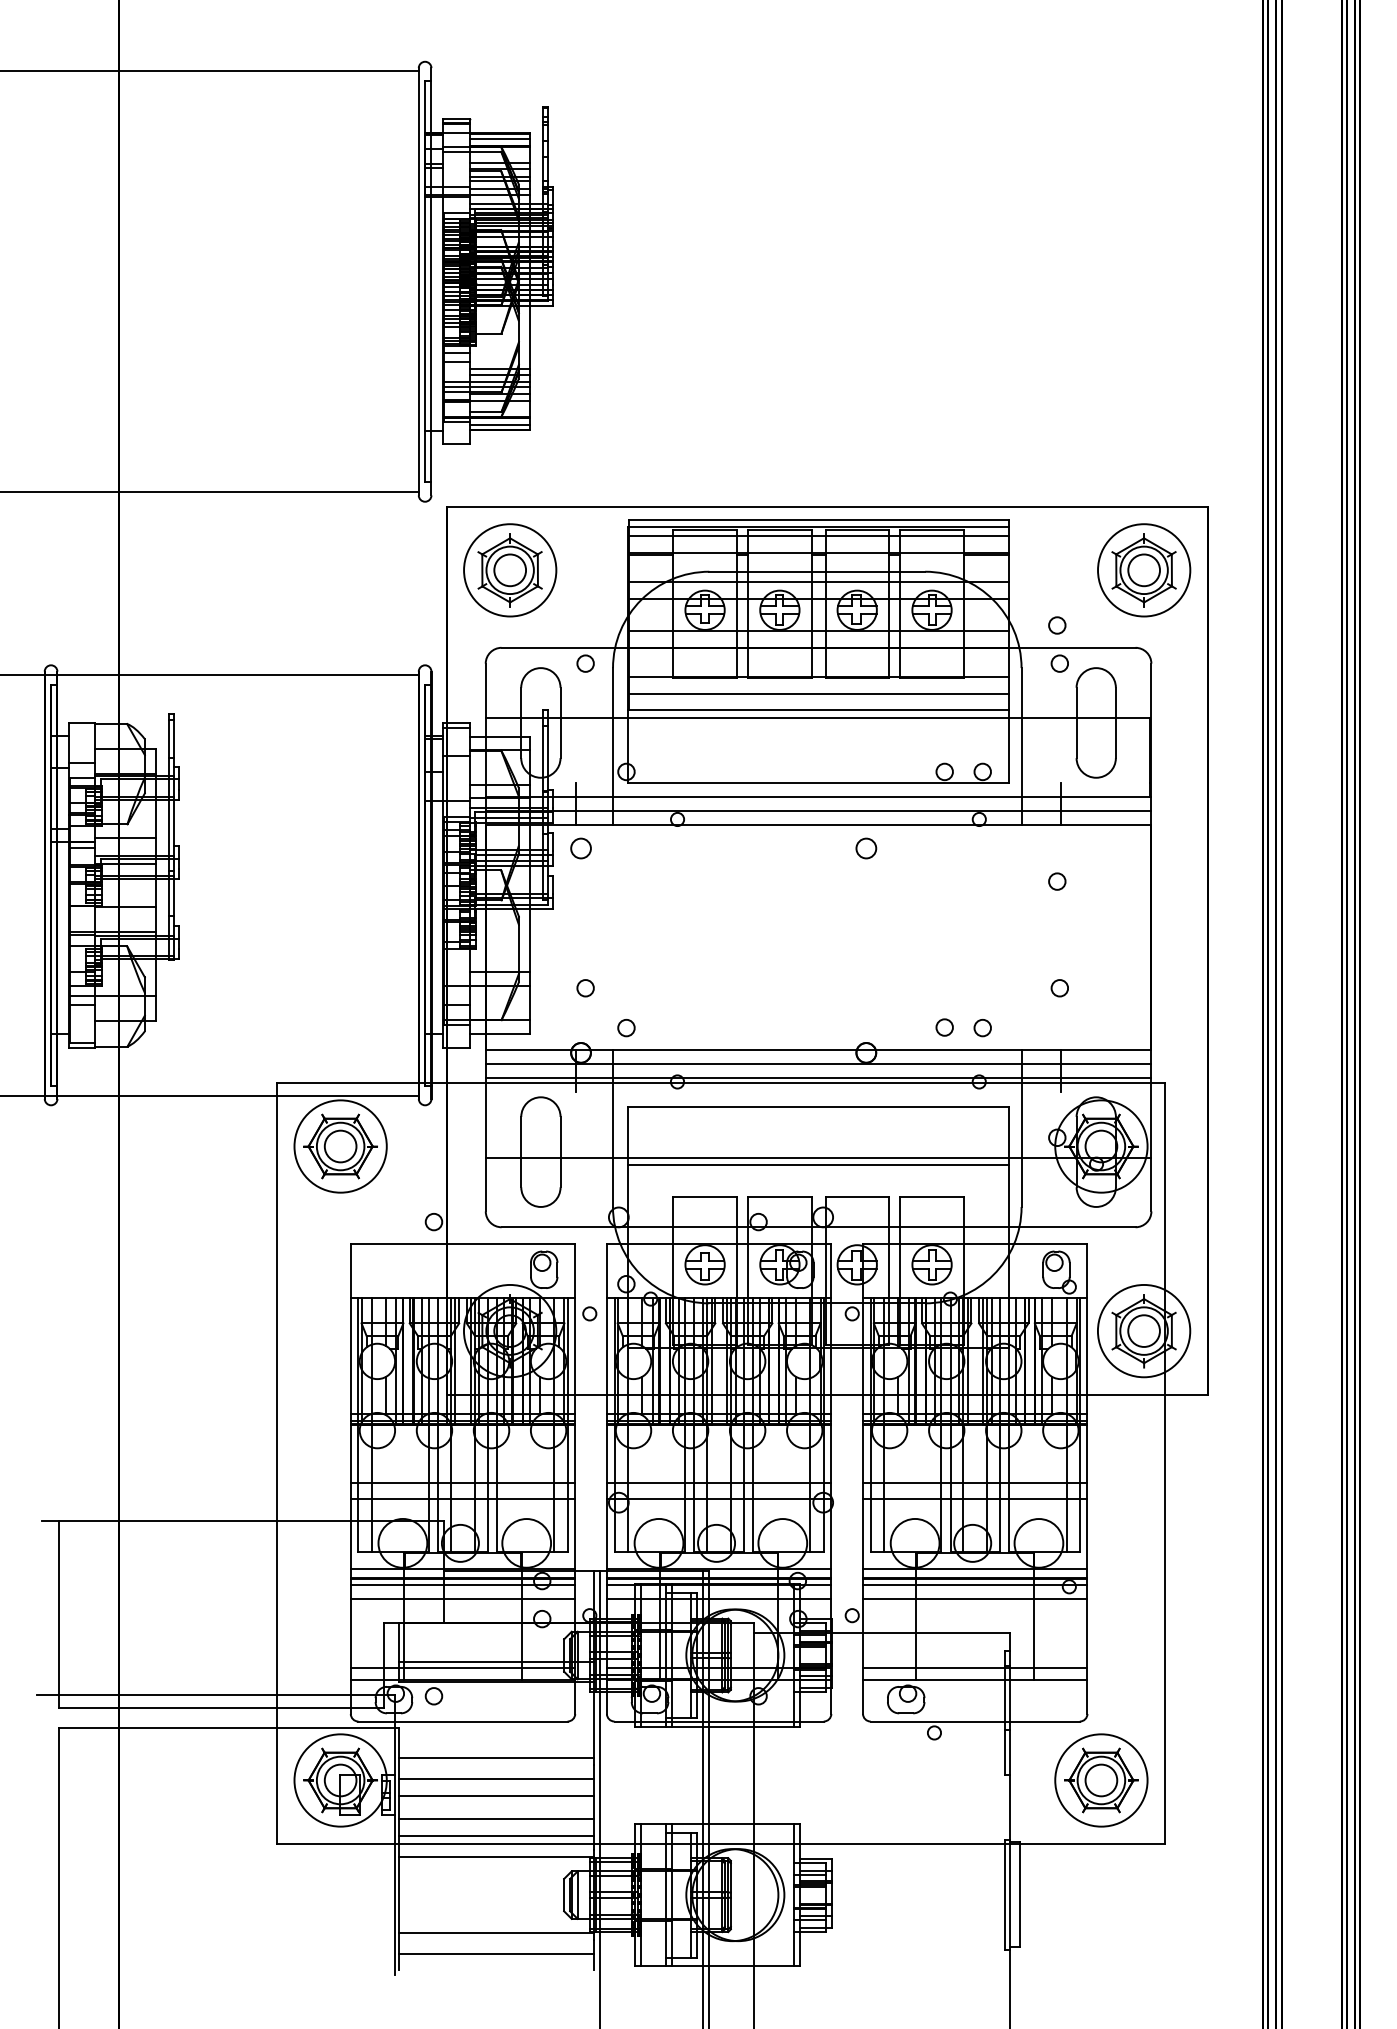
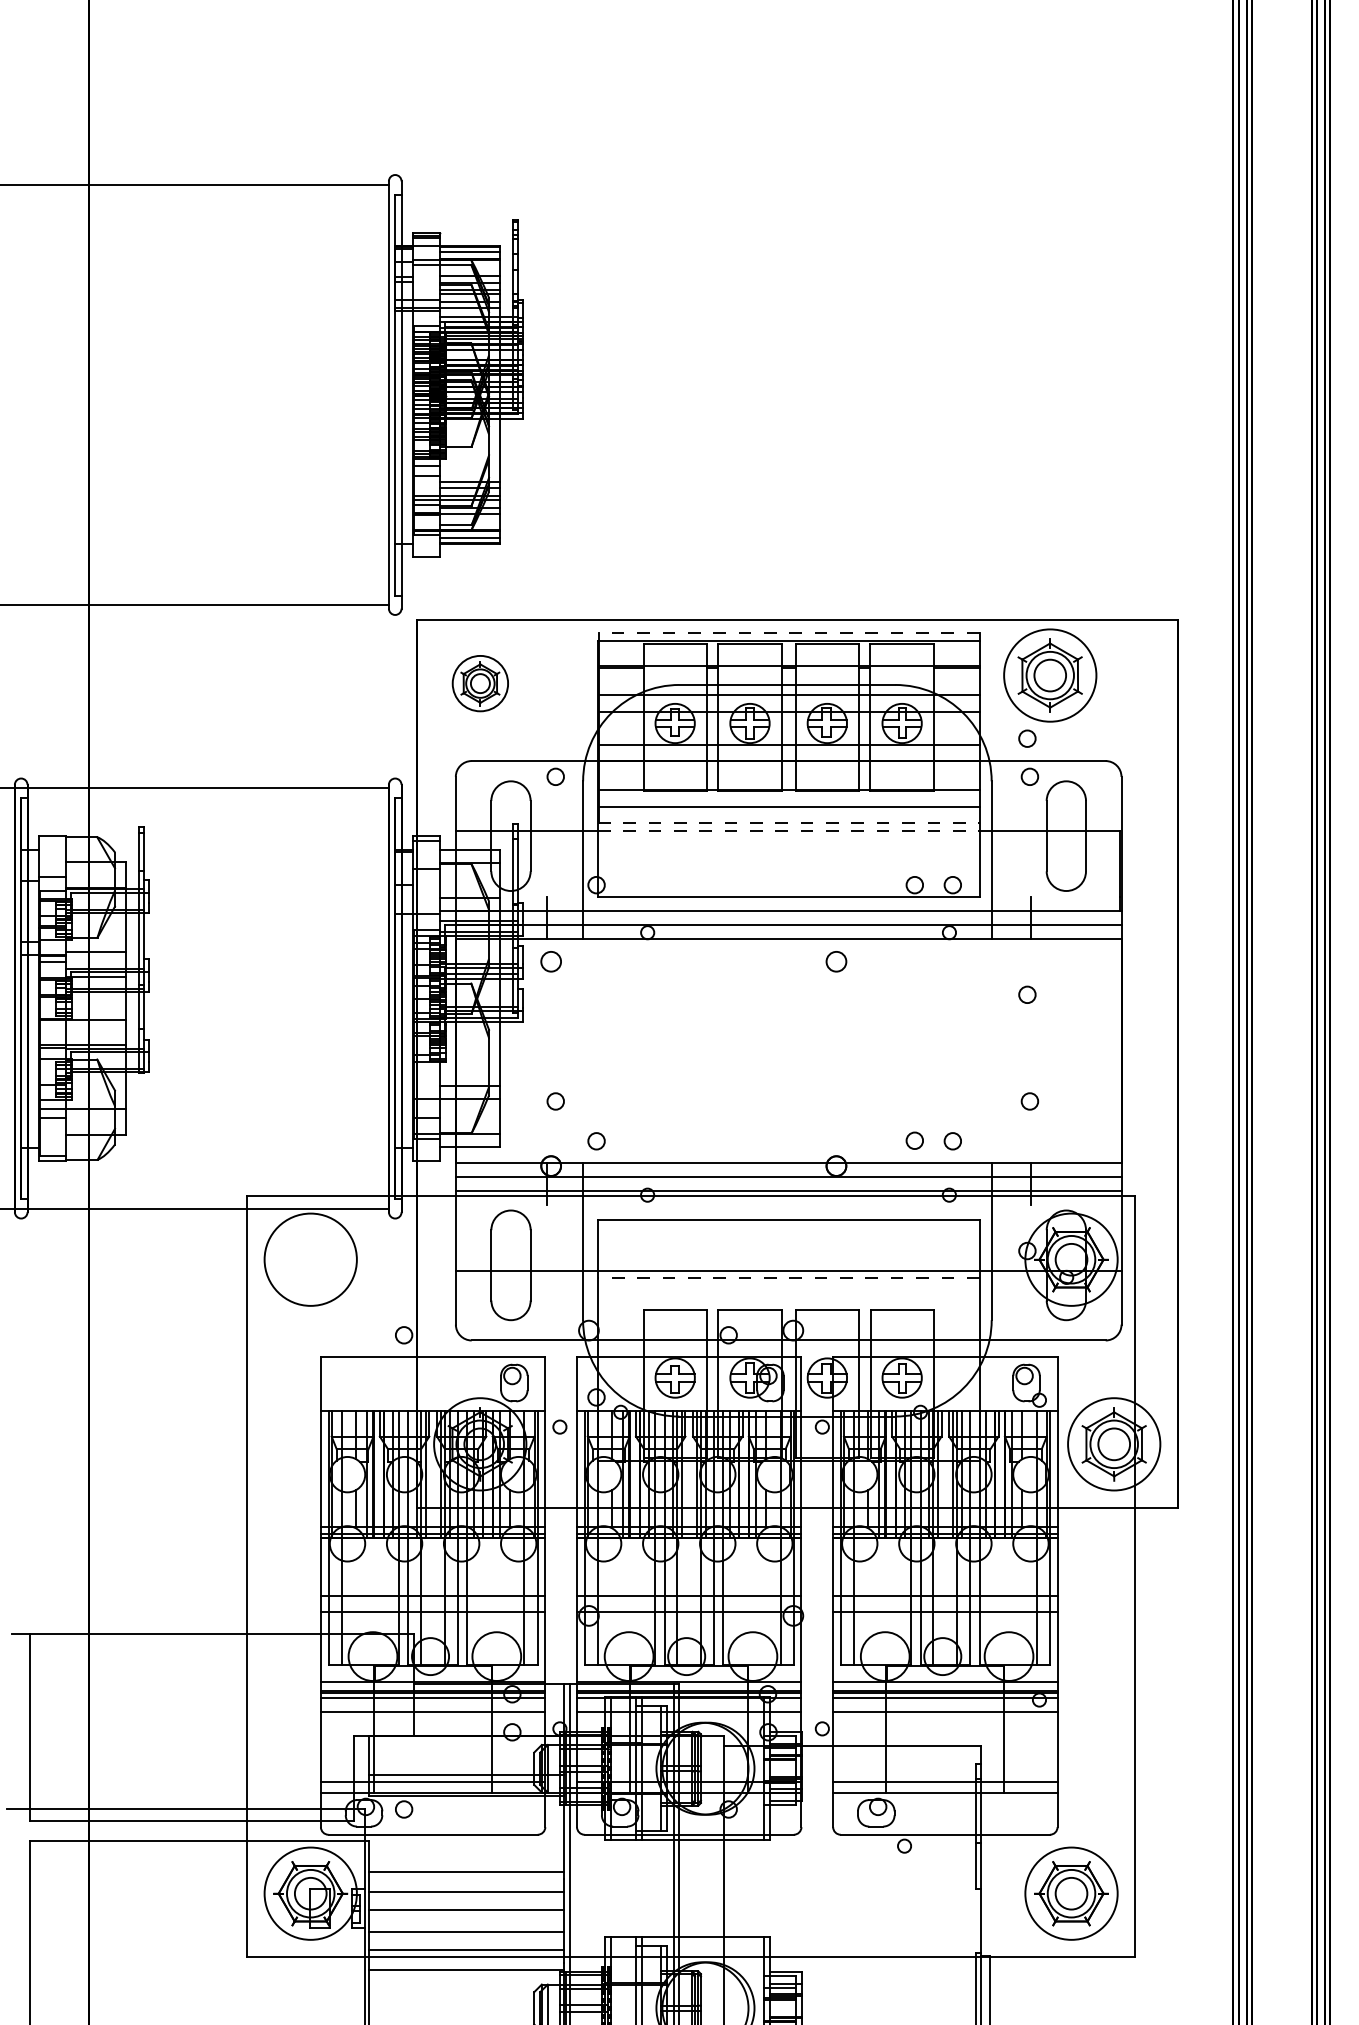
line: (818, 519) -> (788, 632), solid -> dashed
line: (819, 536) -> (789, 649), removed
part: (510, 570) -> (480, 683), size x0.6
part: (1144, 570) -> (1050, 675), moved
line: (818, 710) -> (788, 823), solid -> dashed
line: (818, 717) -> (788, 830), solid -> dashed
part: (340, 1146) -> (310, 1259), removed
line: (818, 1165) -> (788, 1278), solid -> dashed

